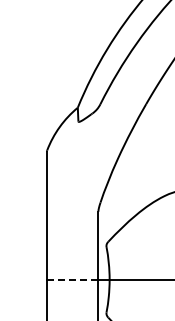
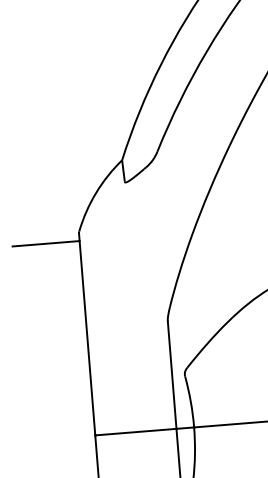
line: (25, 156) -> (45, 243), added
line: (72, 279) -> (135, 431), dashed -> solid

